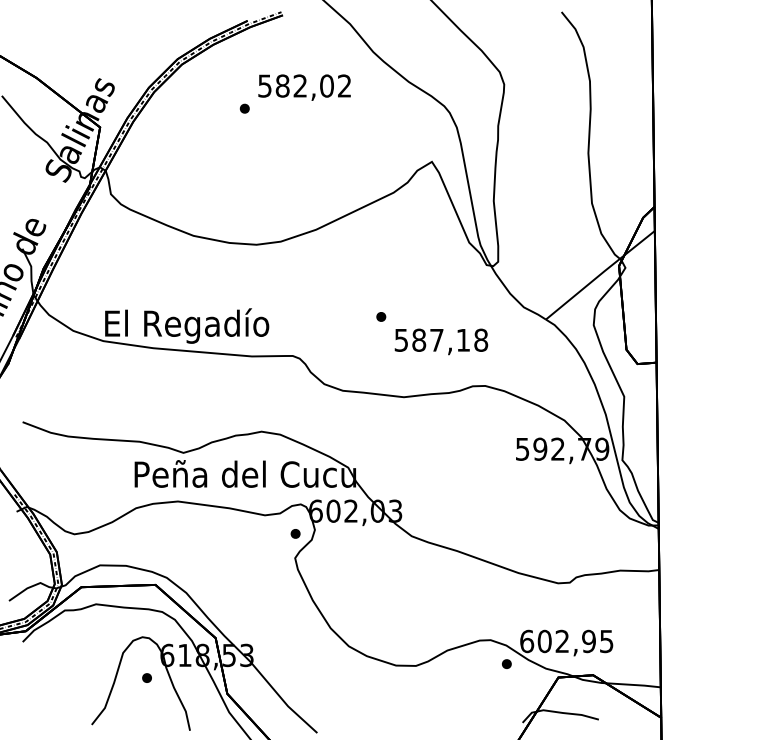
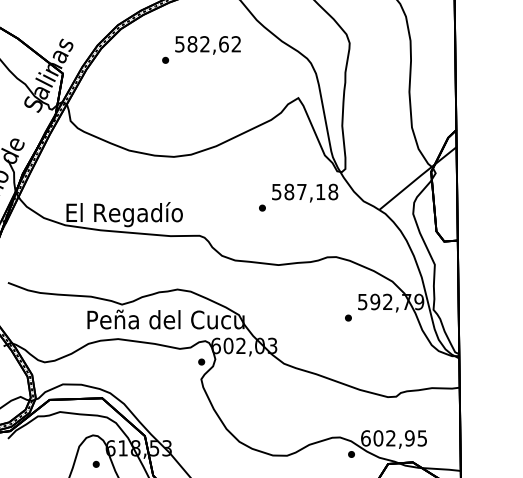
text: (327, 85) -> (224, 43), 582,02 -> 582,62
text: (441, 341) -> (305, 192), moved
part: (502, 471) -> (348, 317), added

